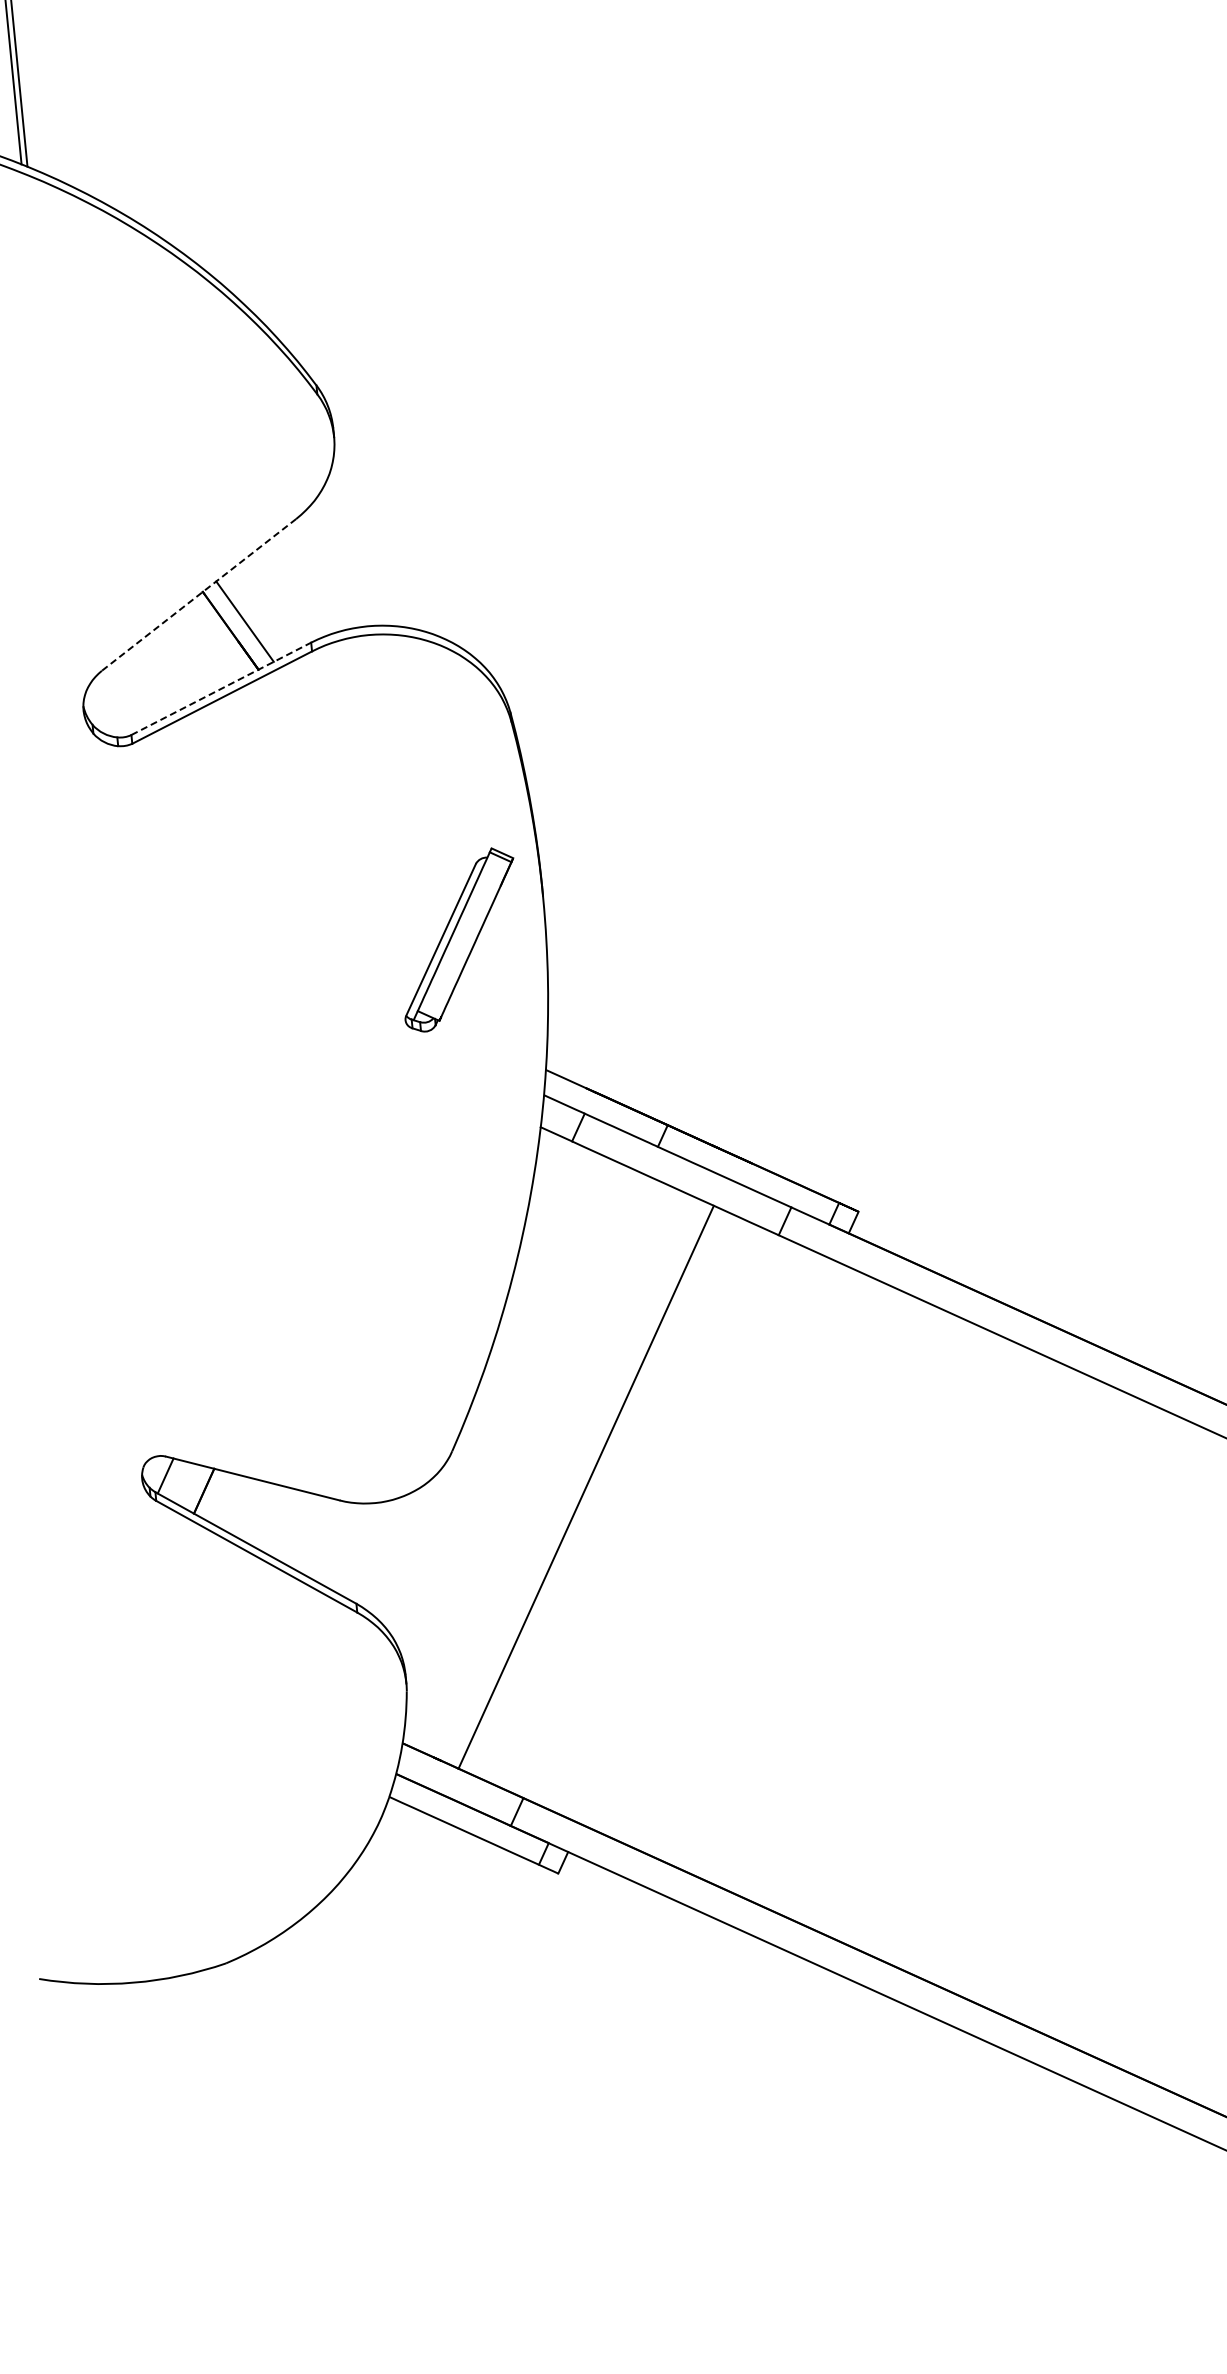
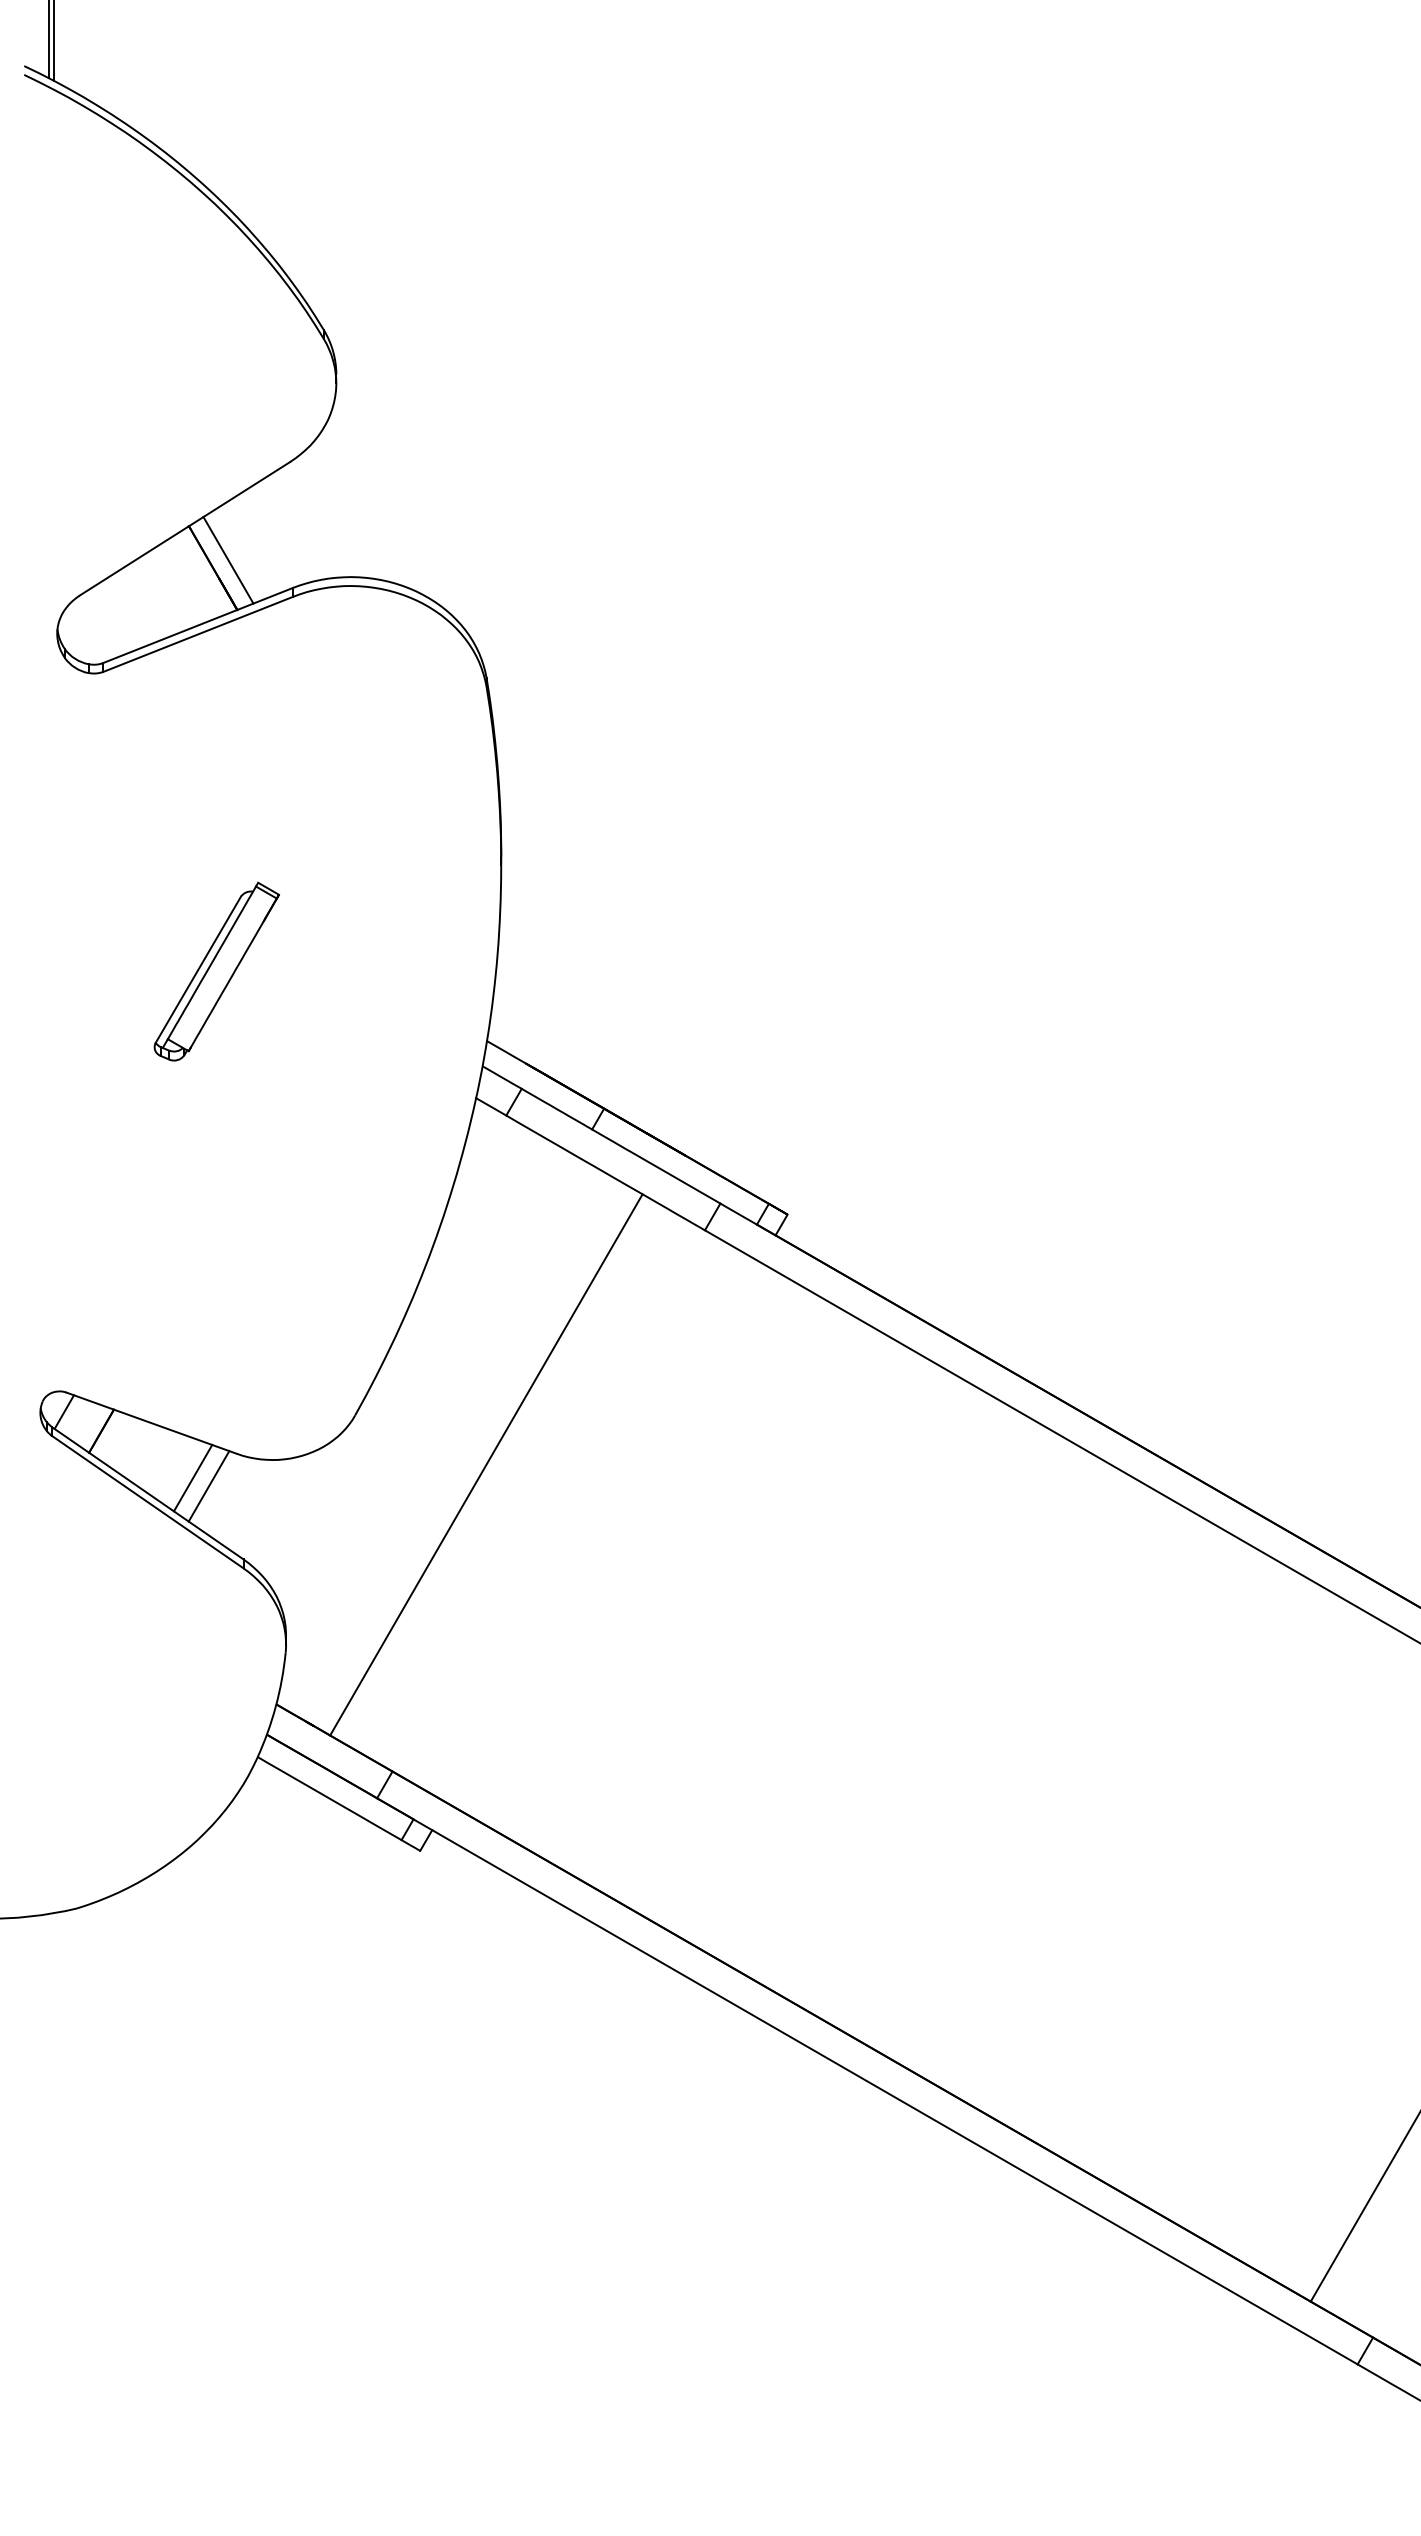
line: (198, 594) -> (184, 528), dashed -> solid
line: (221, 688) -> (198, 625), dashed -> solid
part: (459, 939) -> (216, 971), moved
line: (298, 1527) -> (192, 1477), added
line: (314, 1535) -> (208, 1486), added

